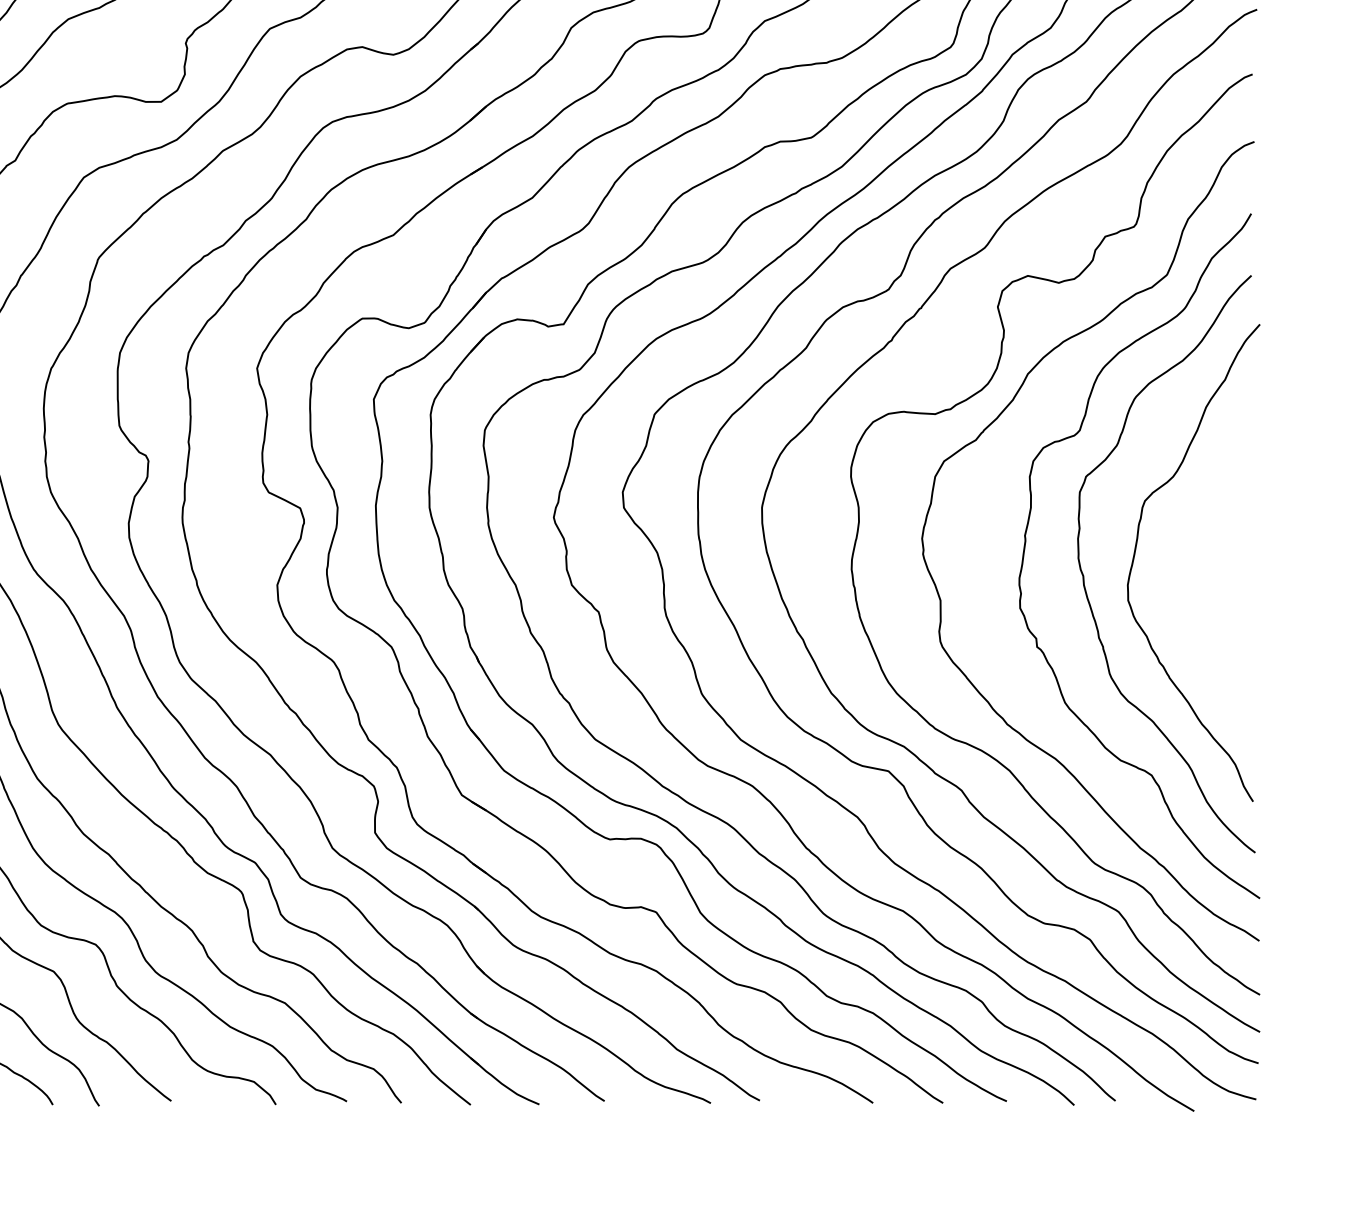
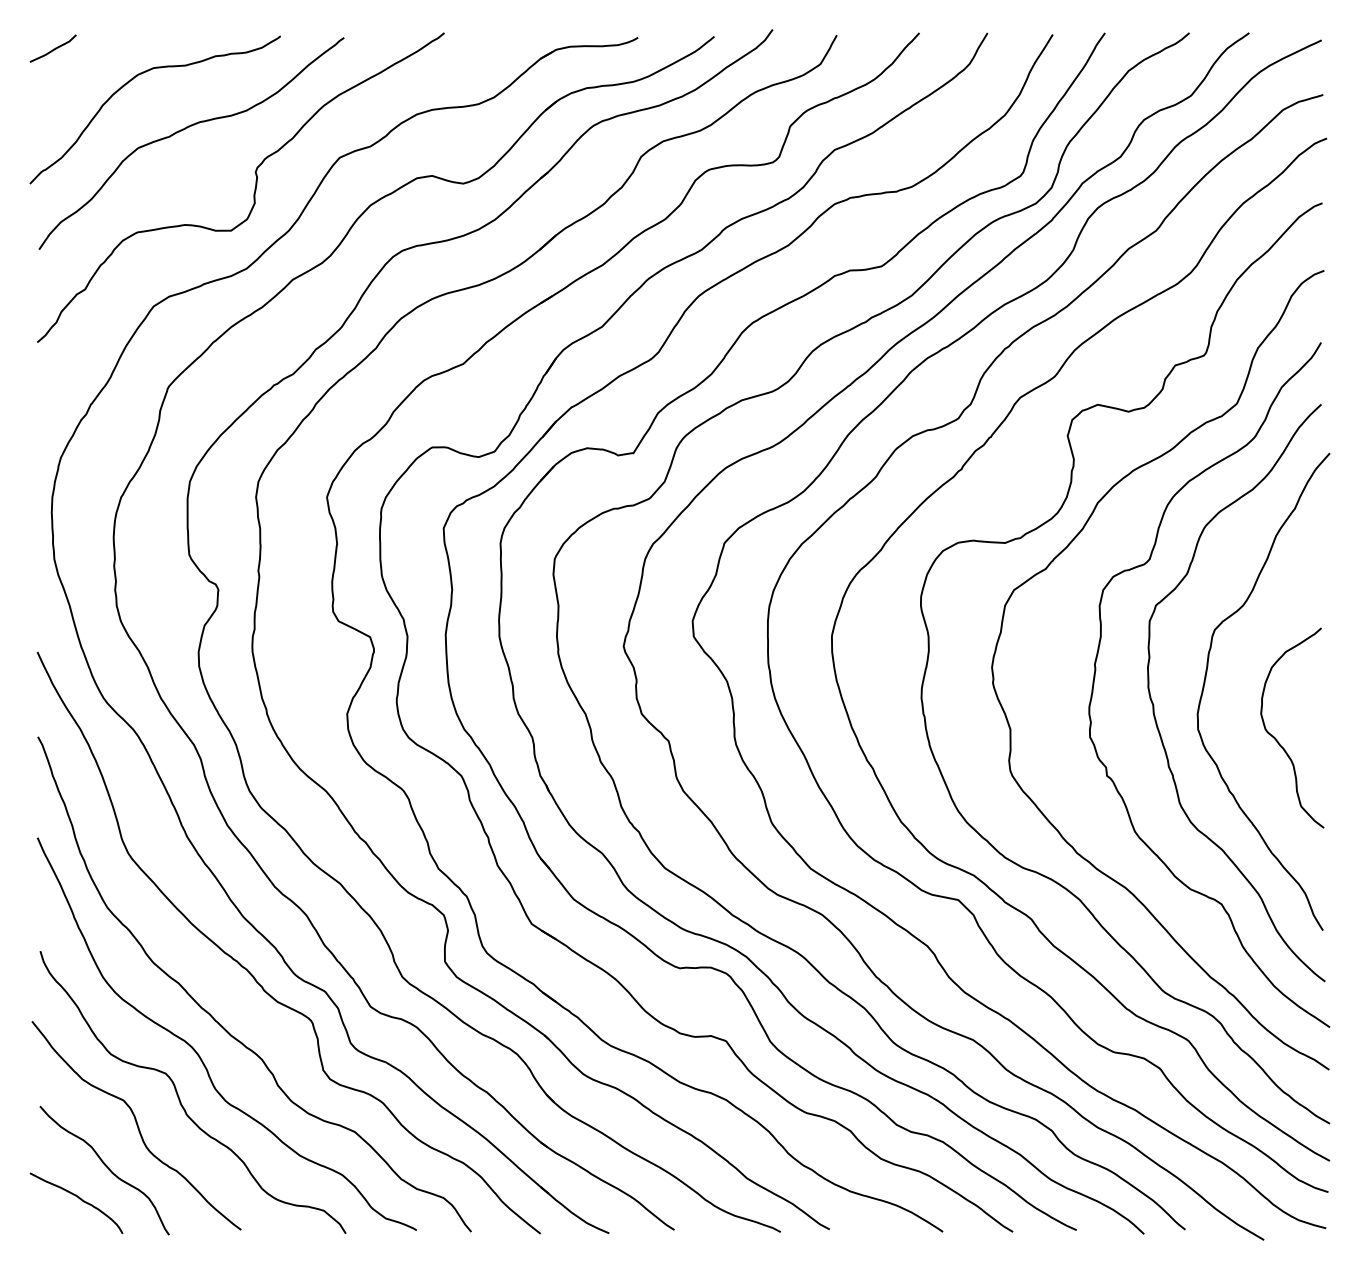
curve: (1206, 609) -> (1276, 738), added

